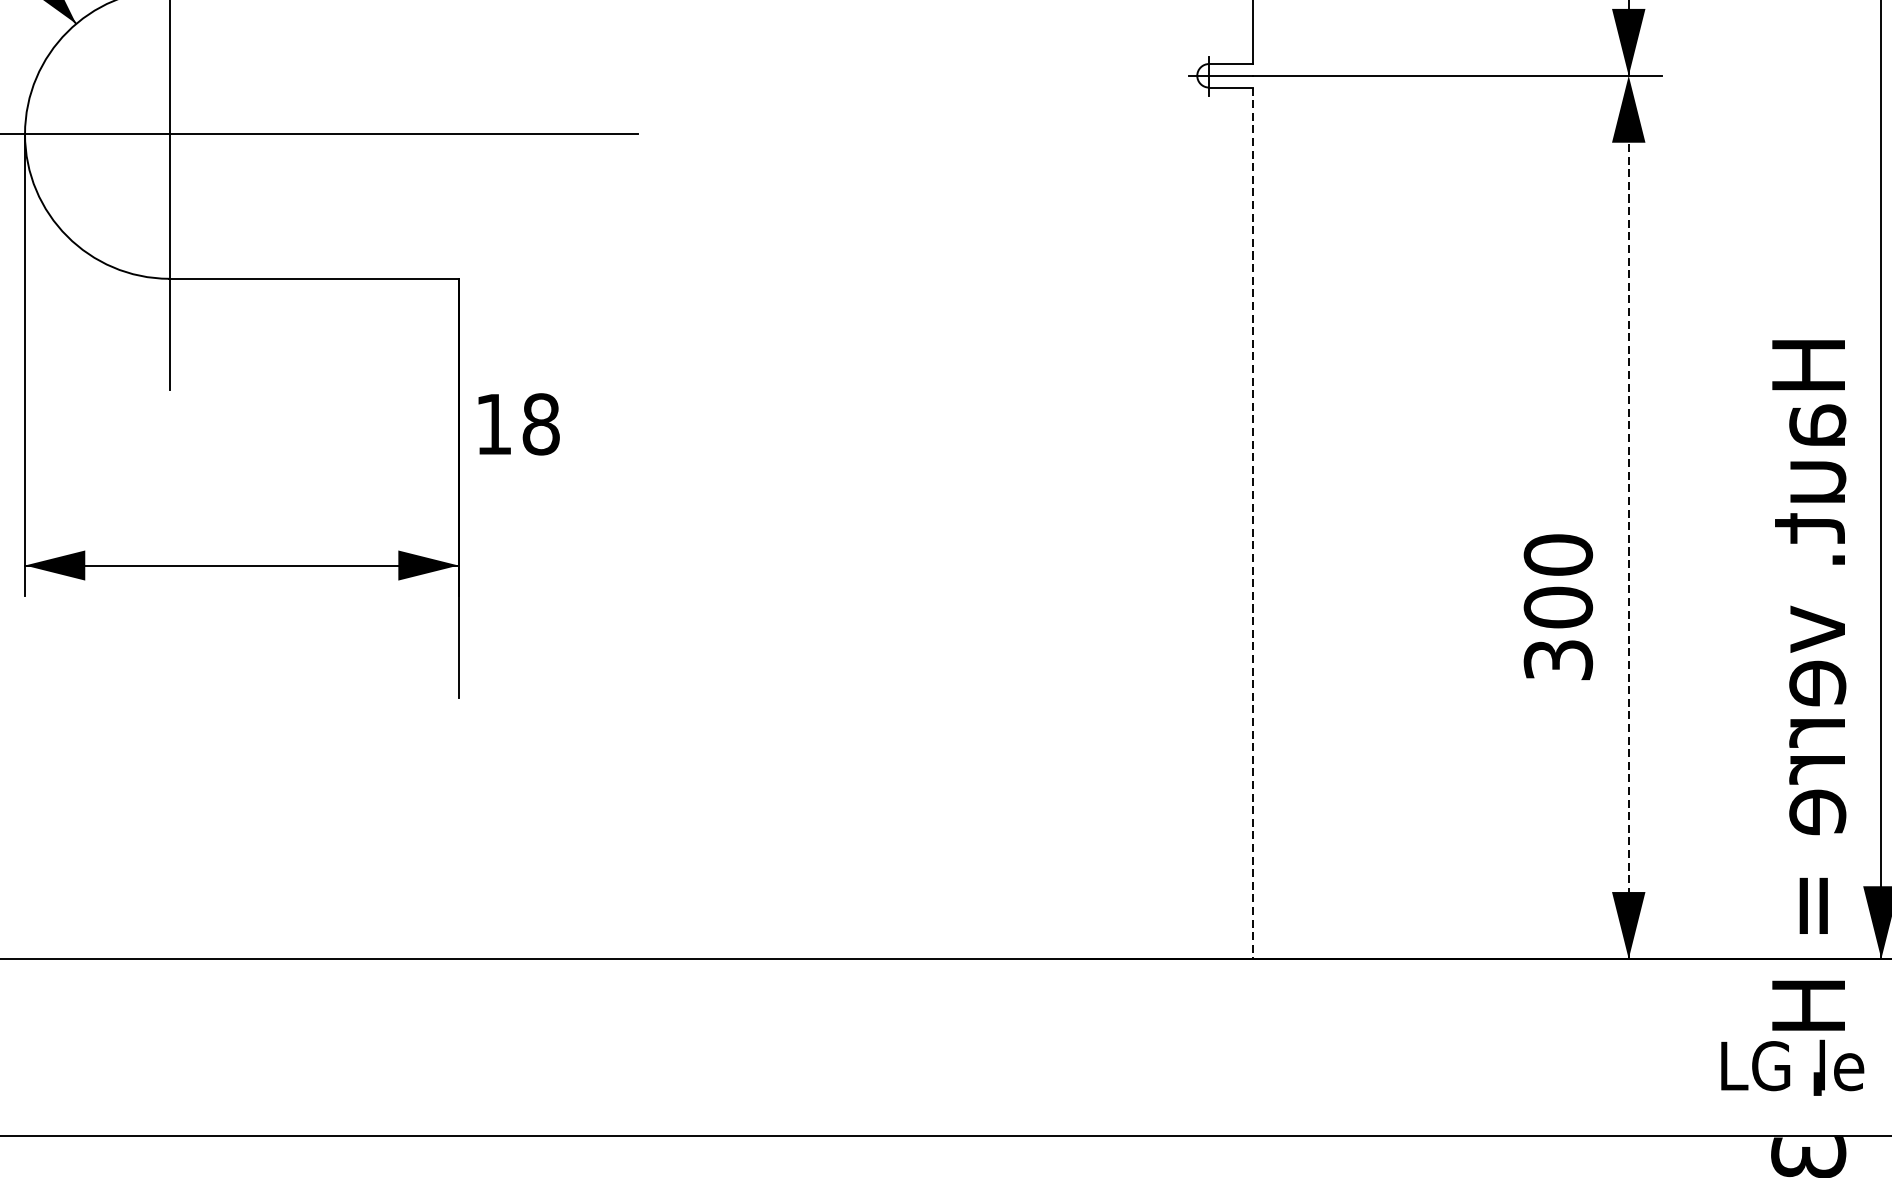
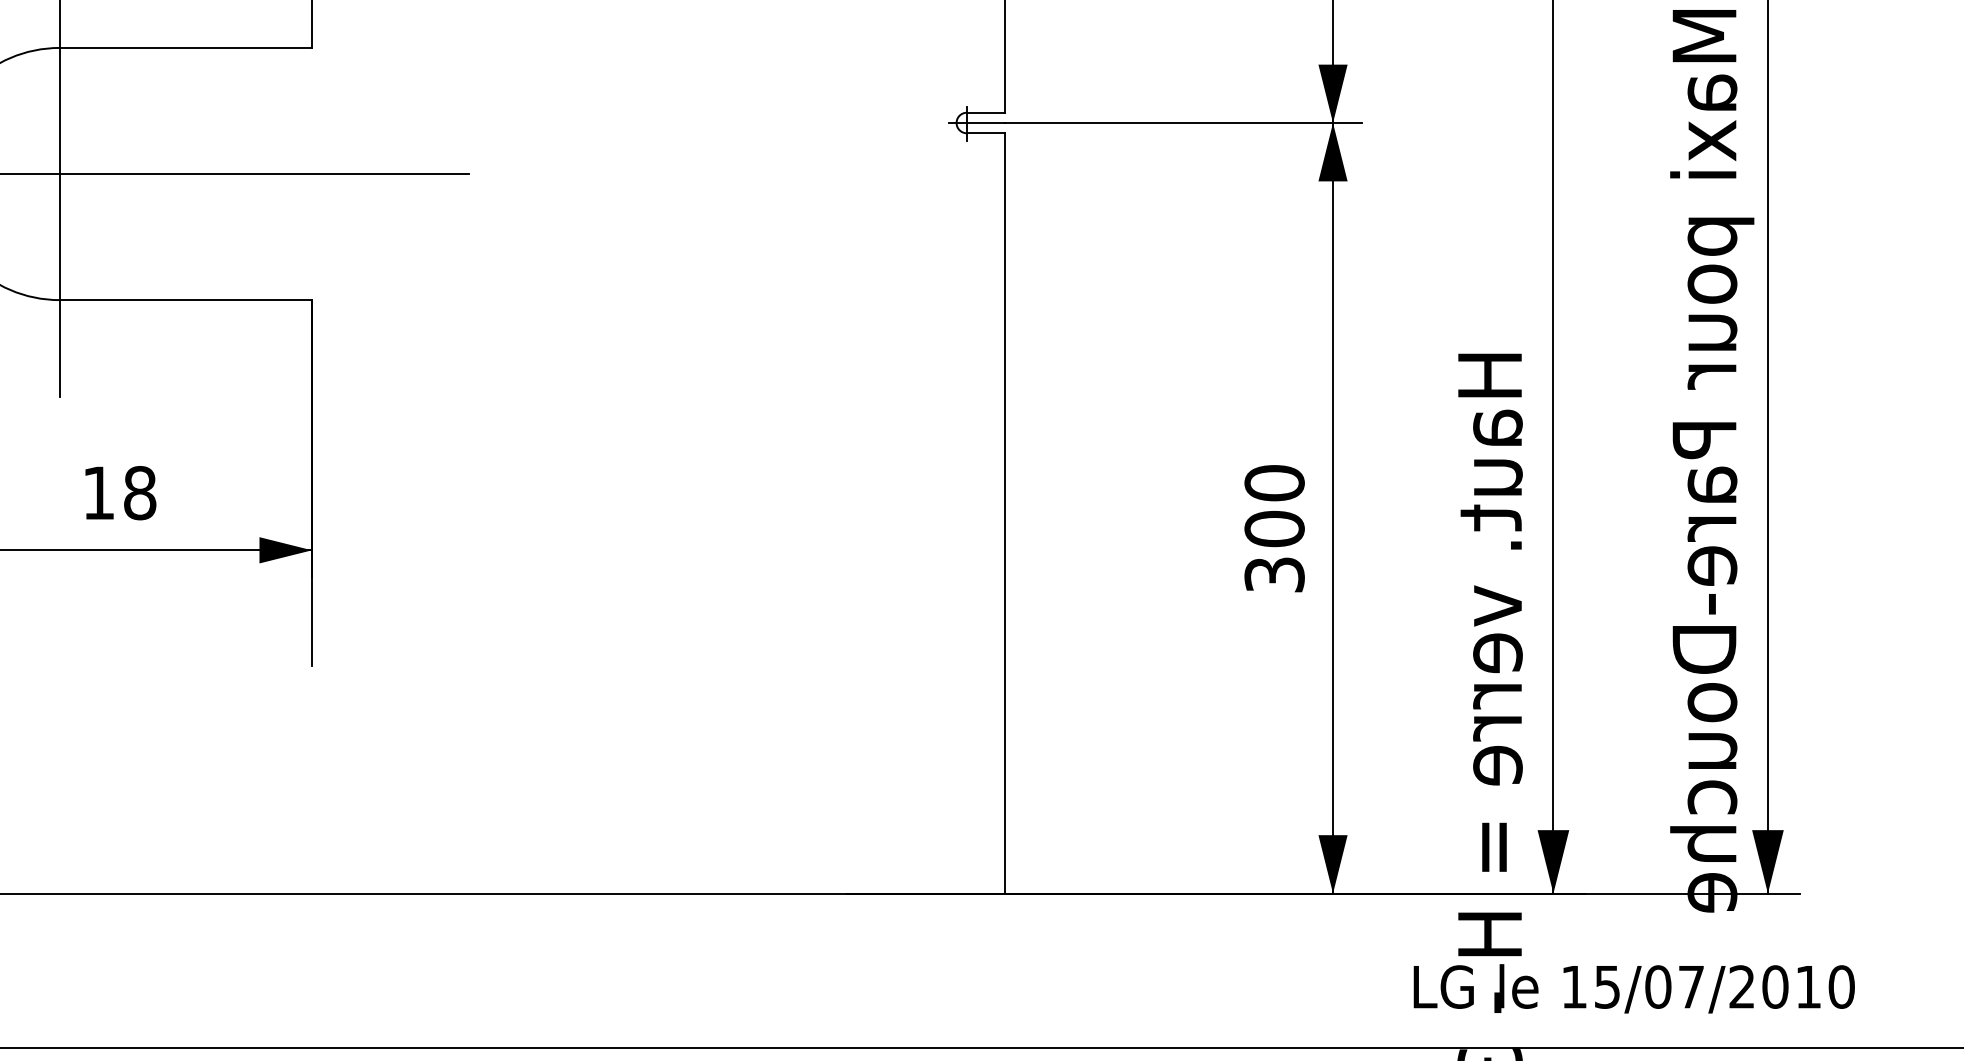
text: (518, 424) -> (120, 493), moved
line: (1629, 516) -> (1333, 507), dashed -> solid
line: (1253, 523) -> (1005, 513), dashed -> solid
text: (1558, 607) -> (1274, 528), moved

